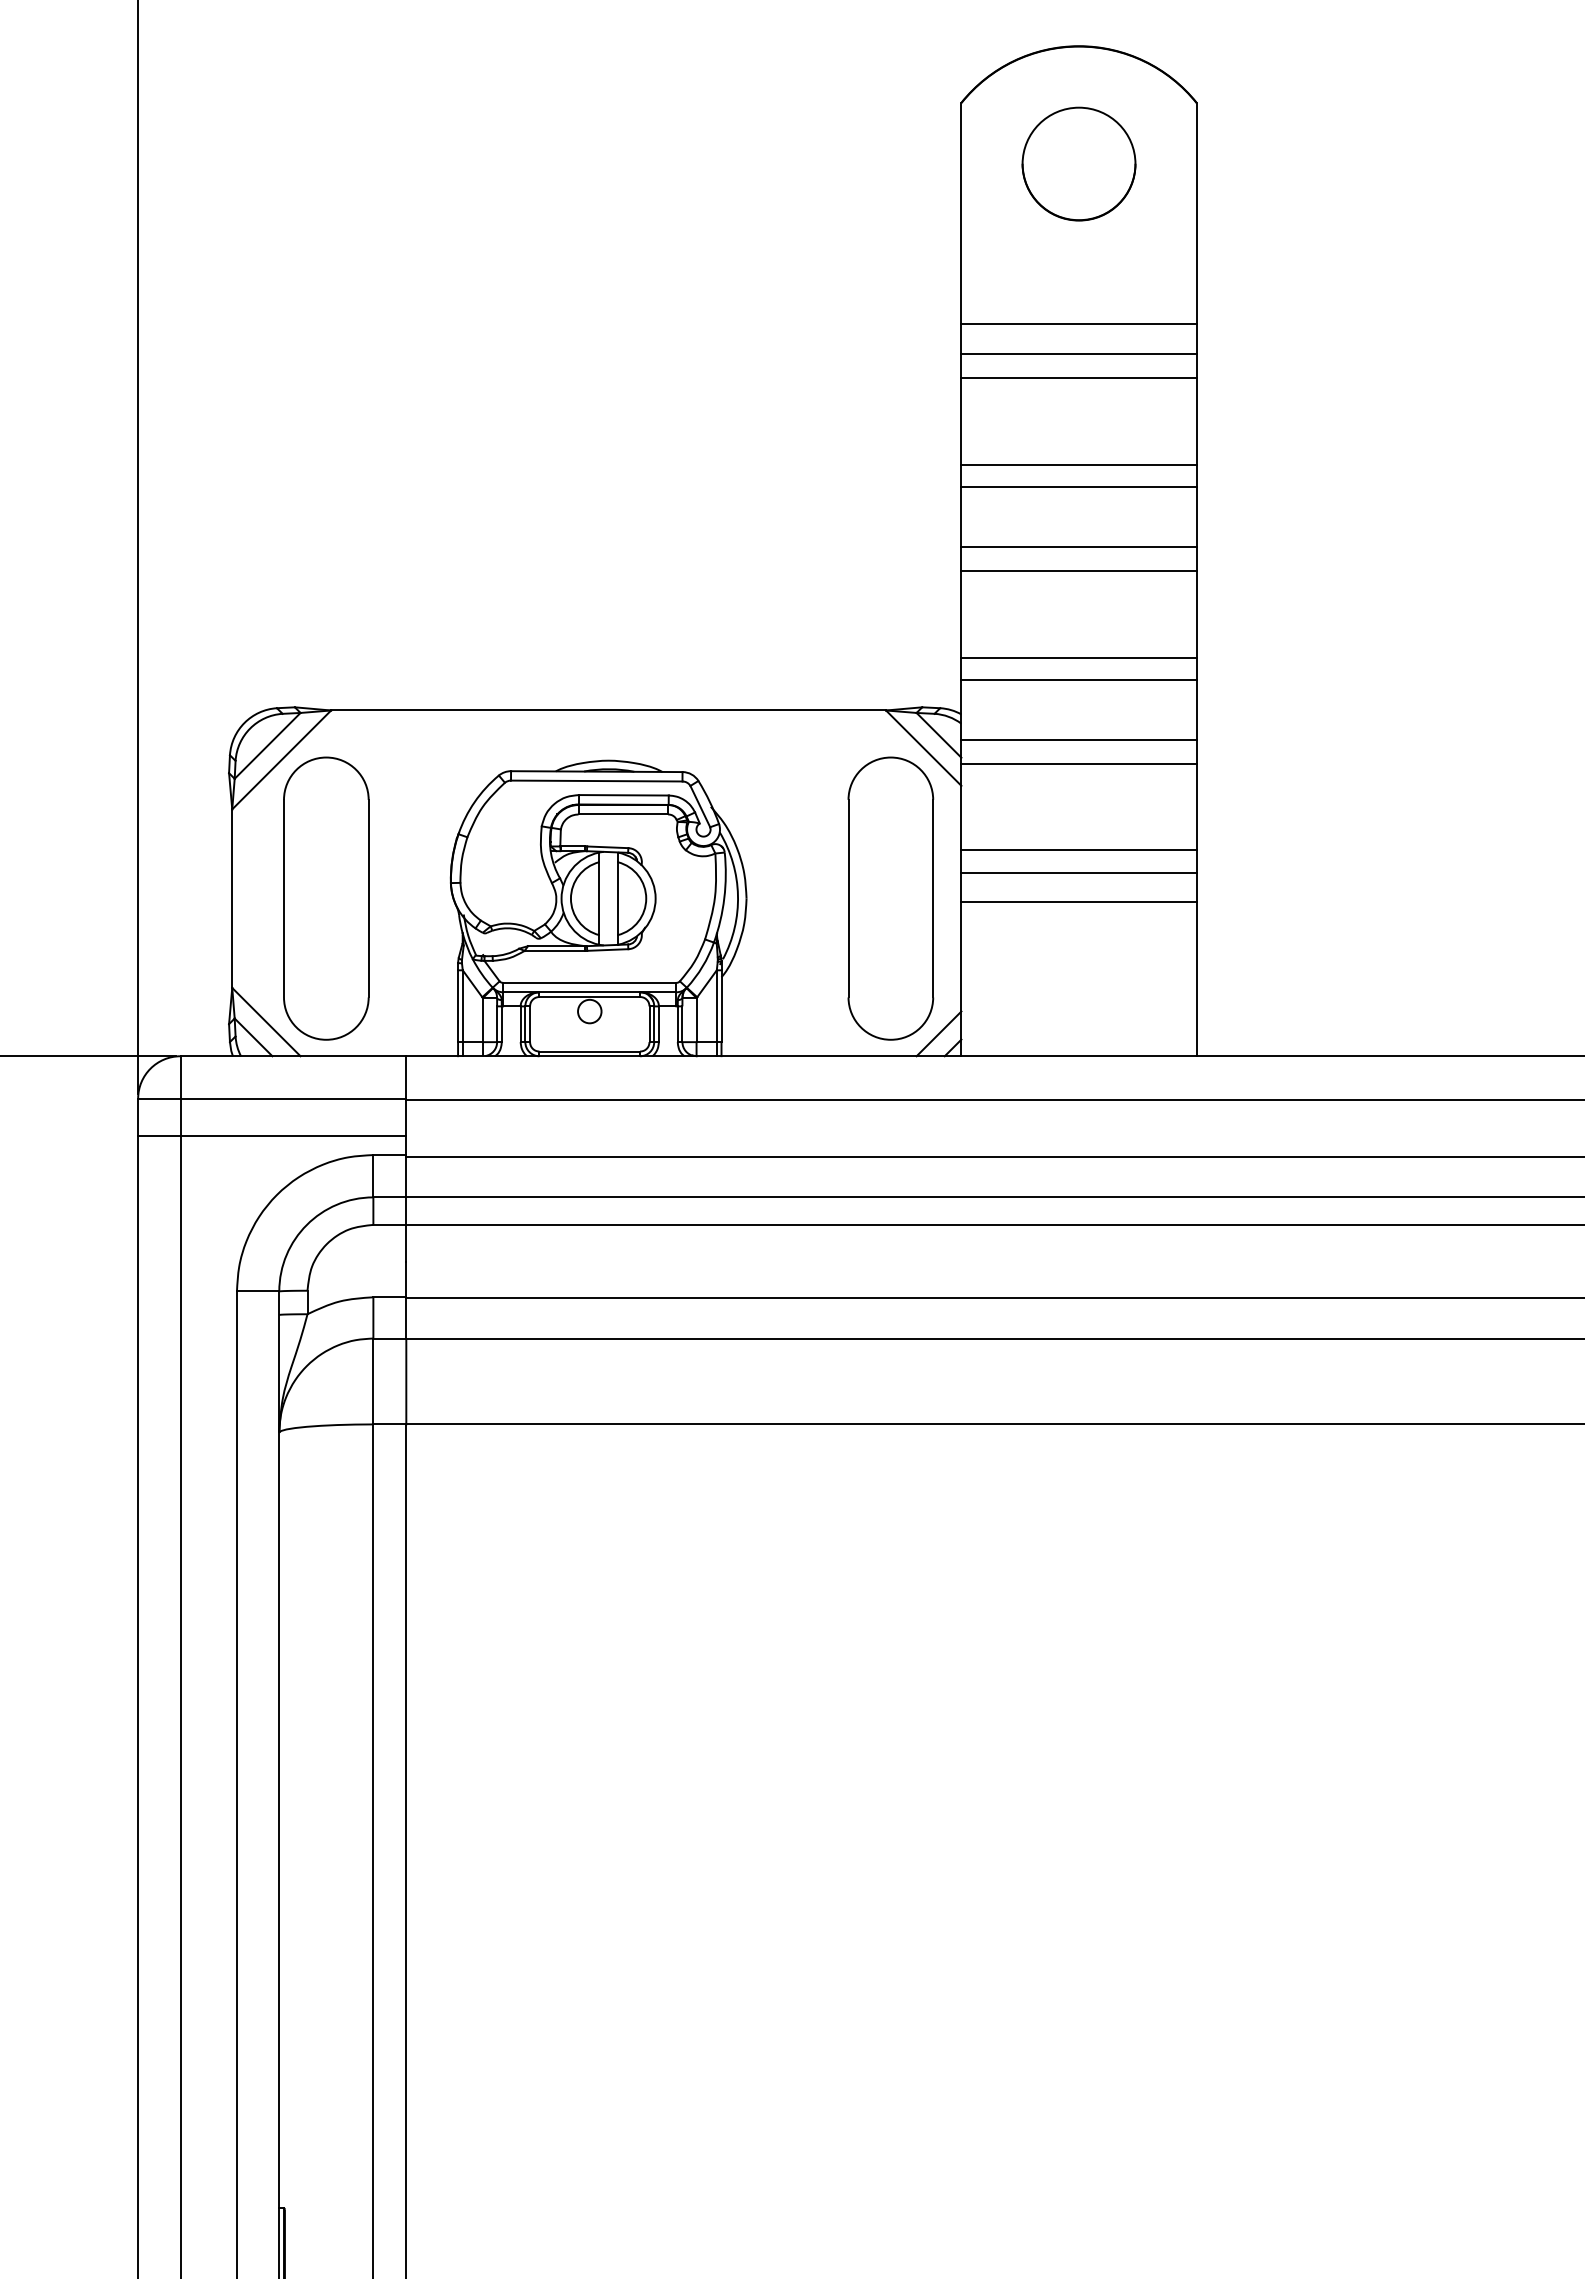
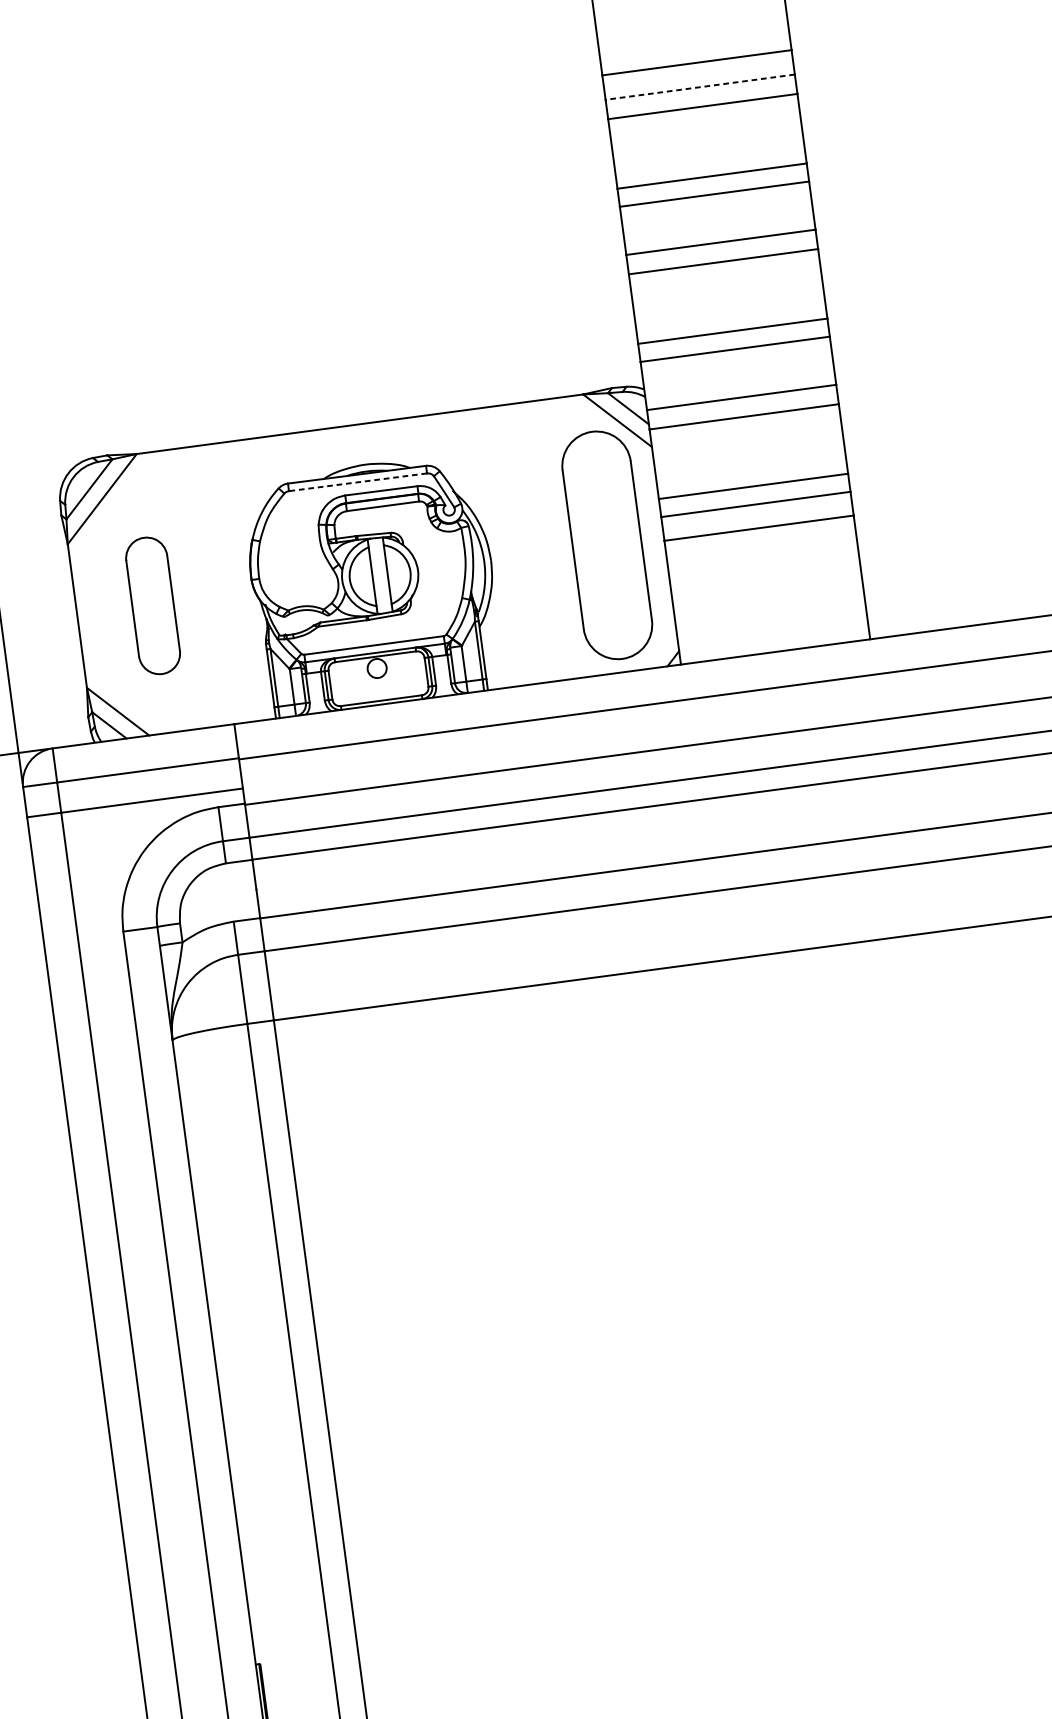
line: (1079, 354) -> (700, 87), solid -> dashed
line: (596, 781) -> (357, 482), solid -> dashed
part: (326, 898) -> (153, 605), size x0.6
line: (938, 1033) -> (660, 648), removed

